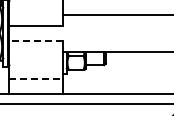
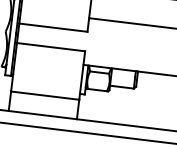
line: (36, 40) -> (51, 46), dashed -> solid
line: (36, 78) -> (45, 95), dashed -> solid

